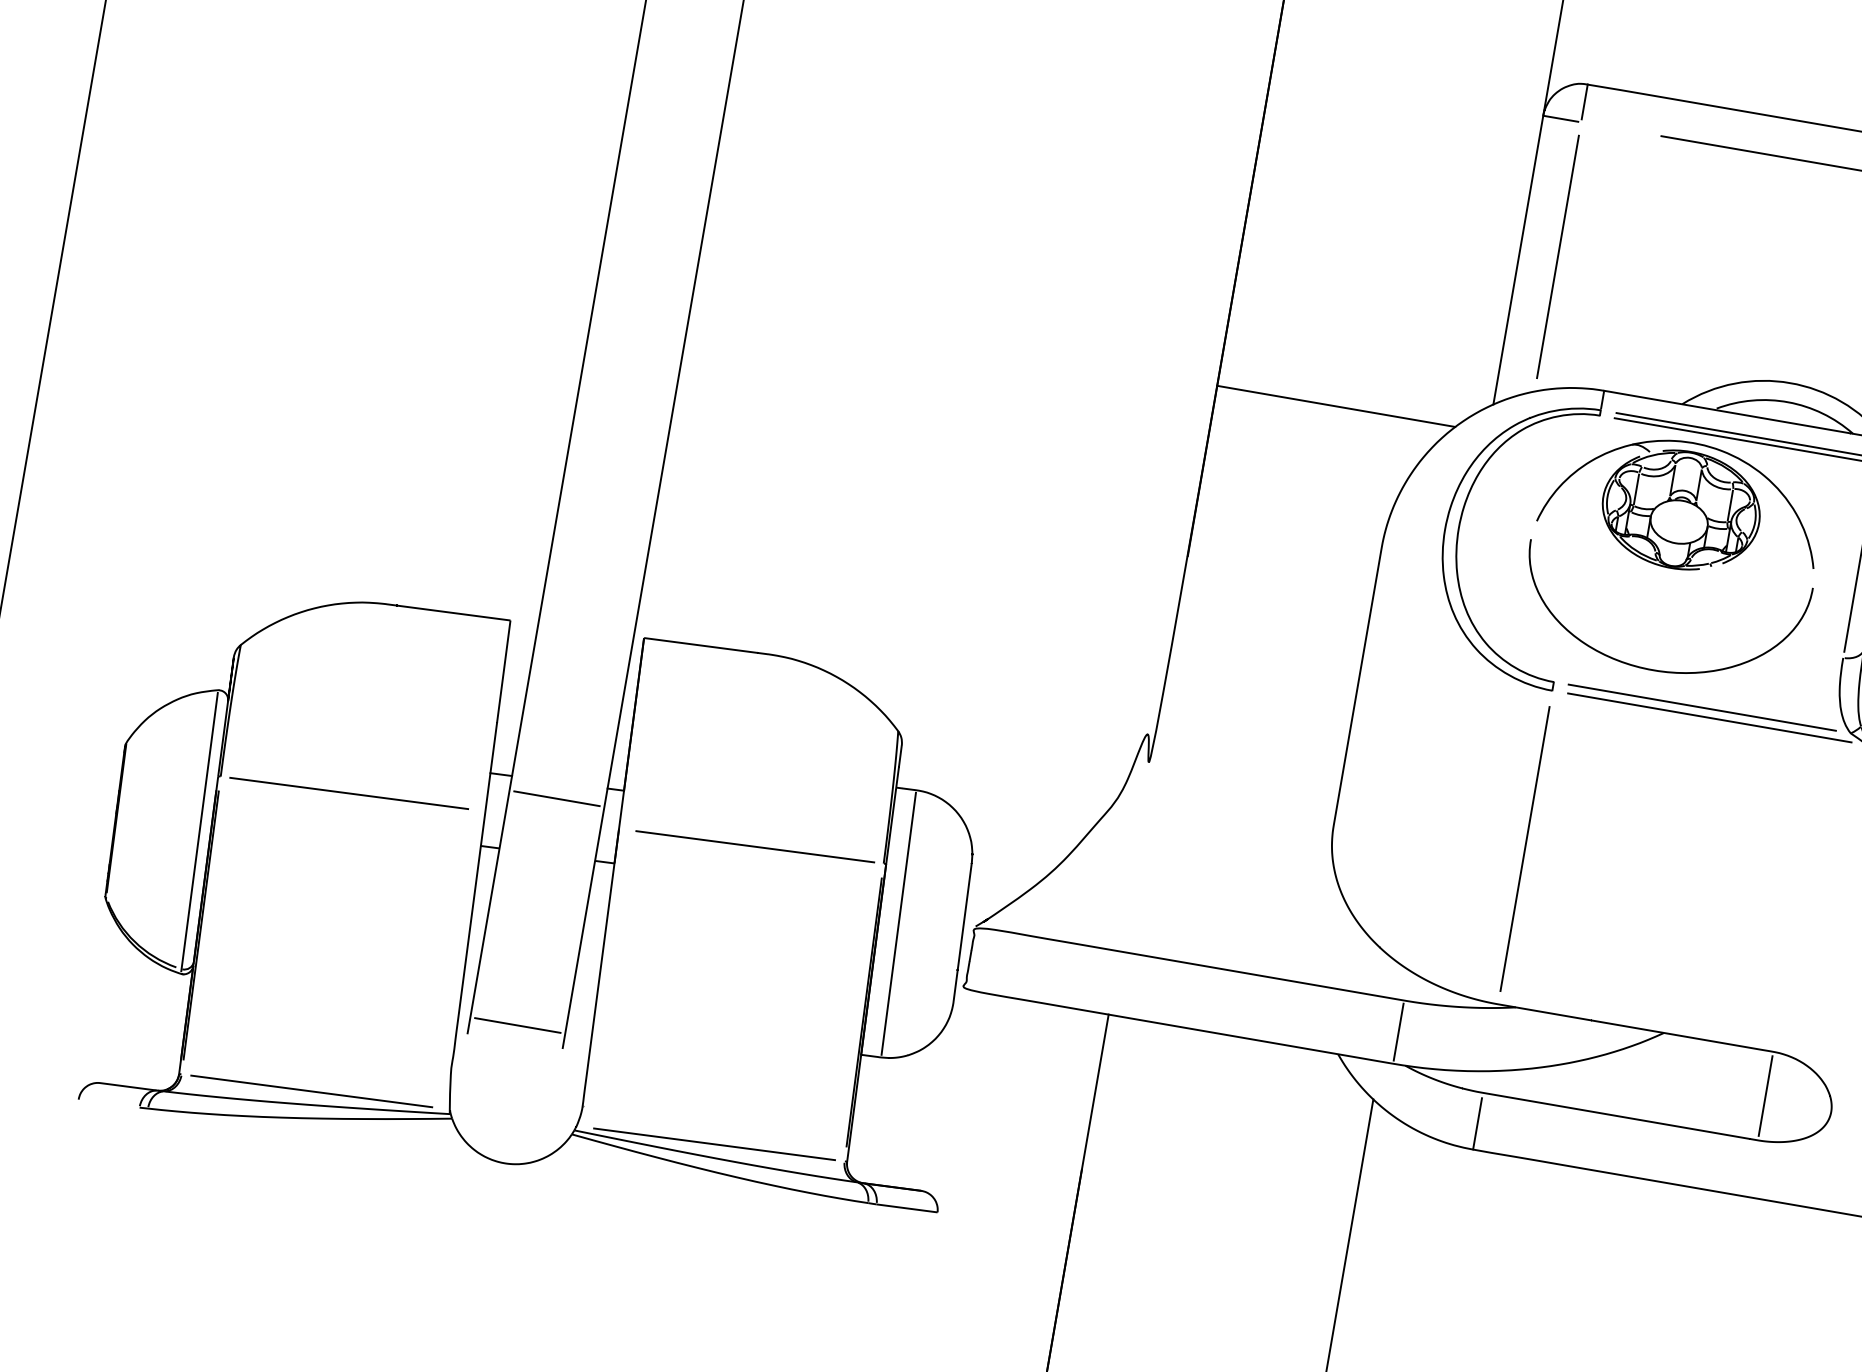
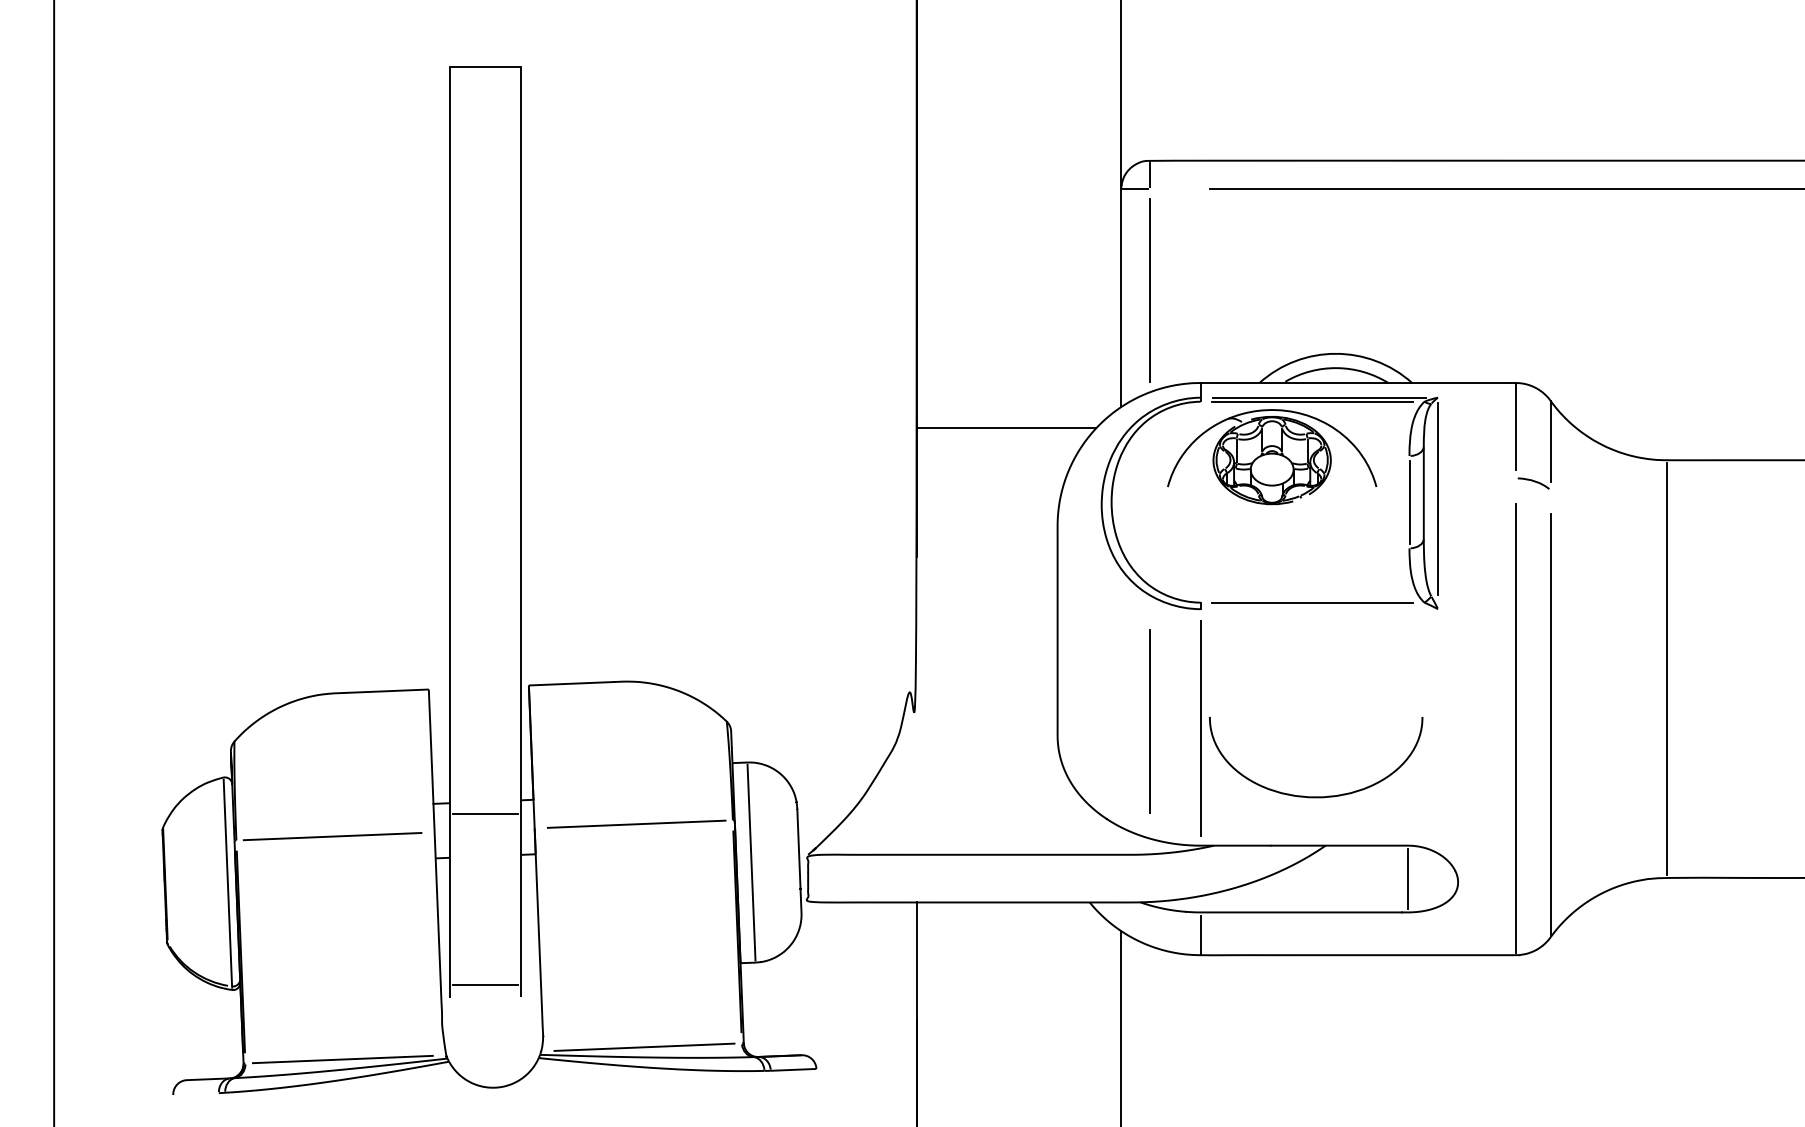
curve: (1654, 669) -> (1316, 796), moved
line: (1709, 718) -> (1319, 609), removed
line: (1458, 827) -> (1149, 721), added
line: (1398, 1032) -> (1131, 878), removed

